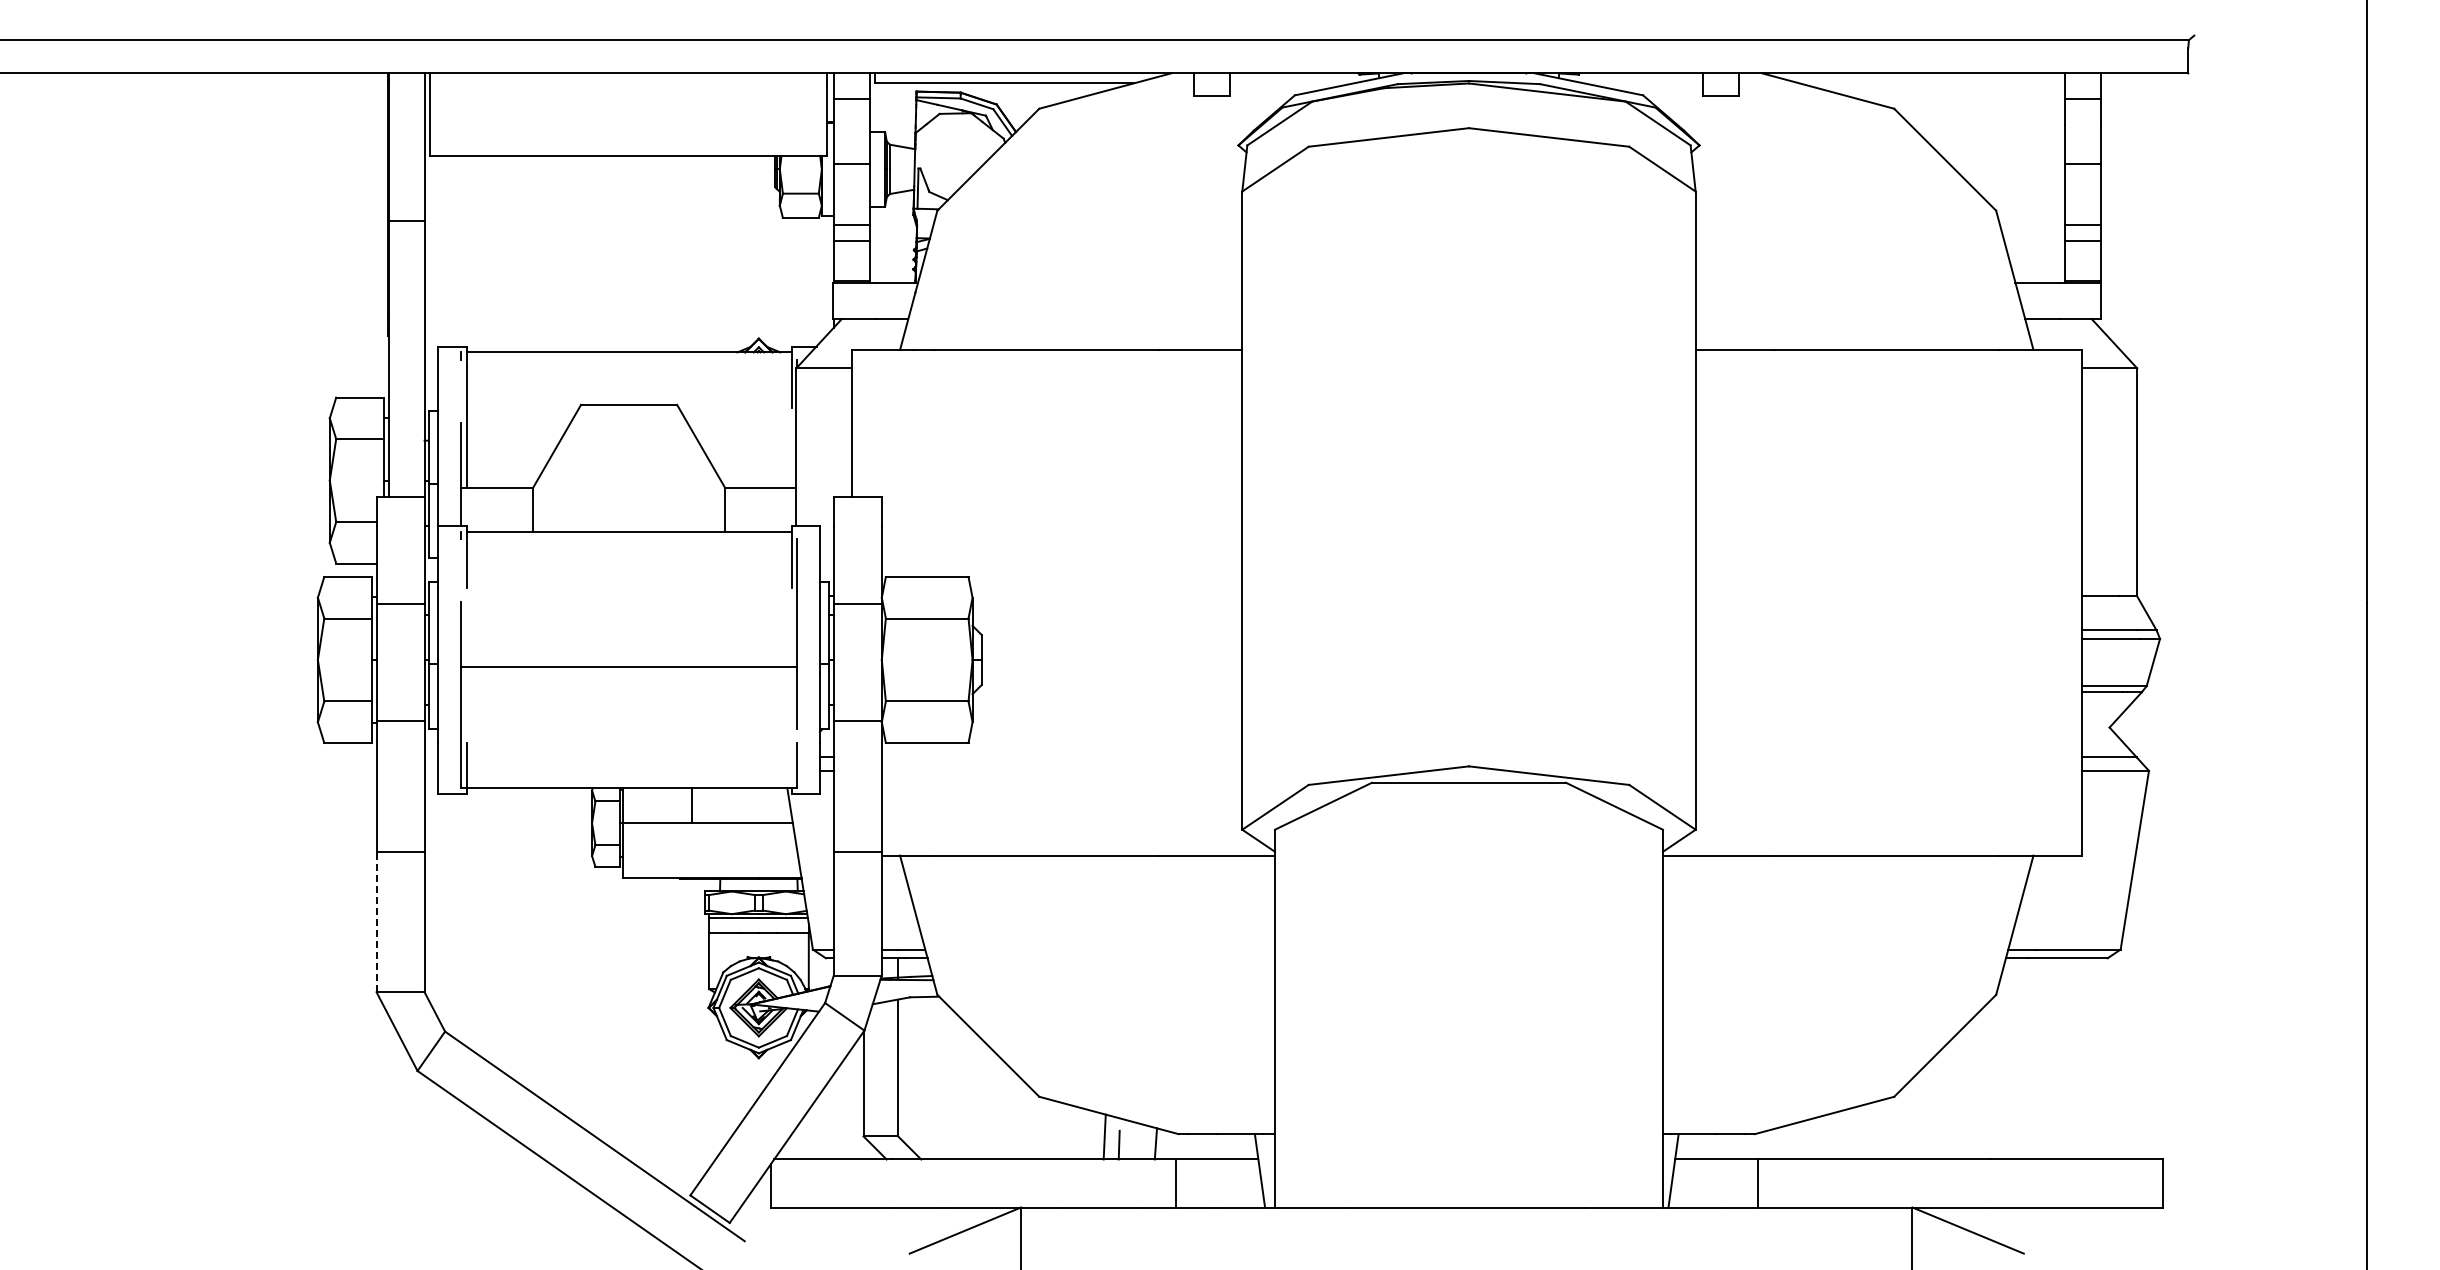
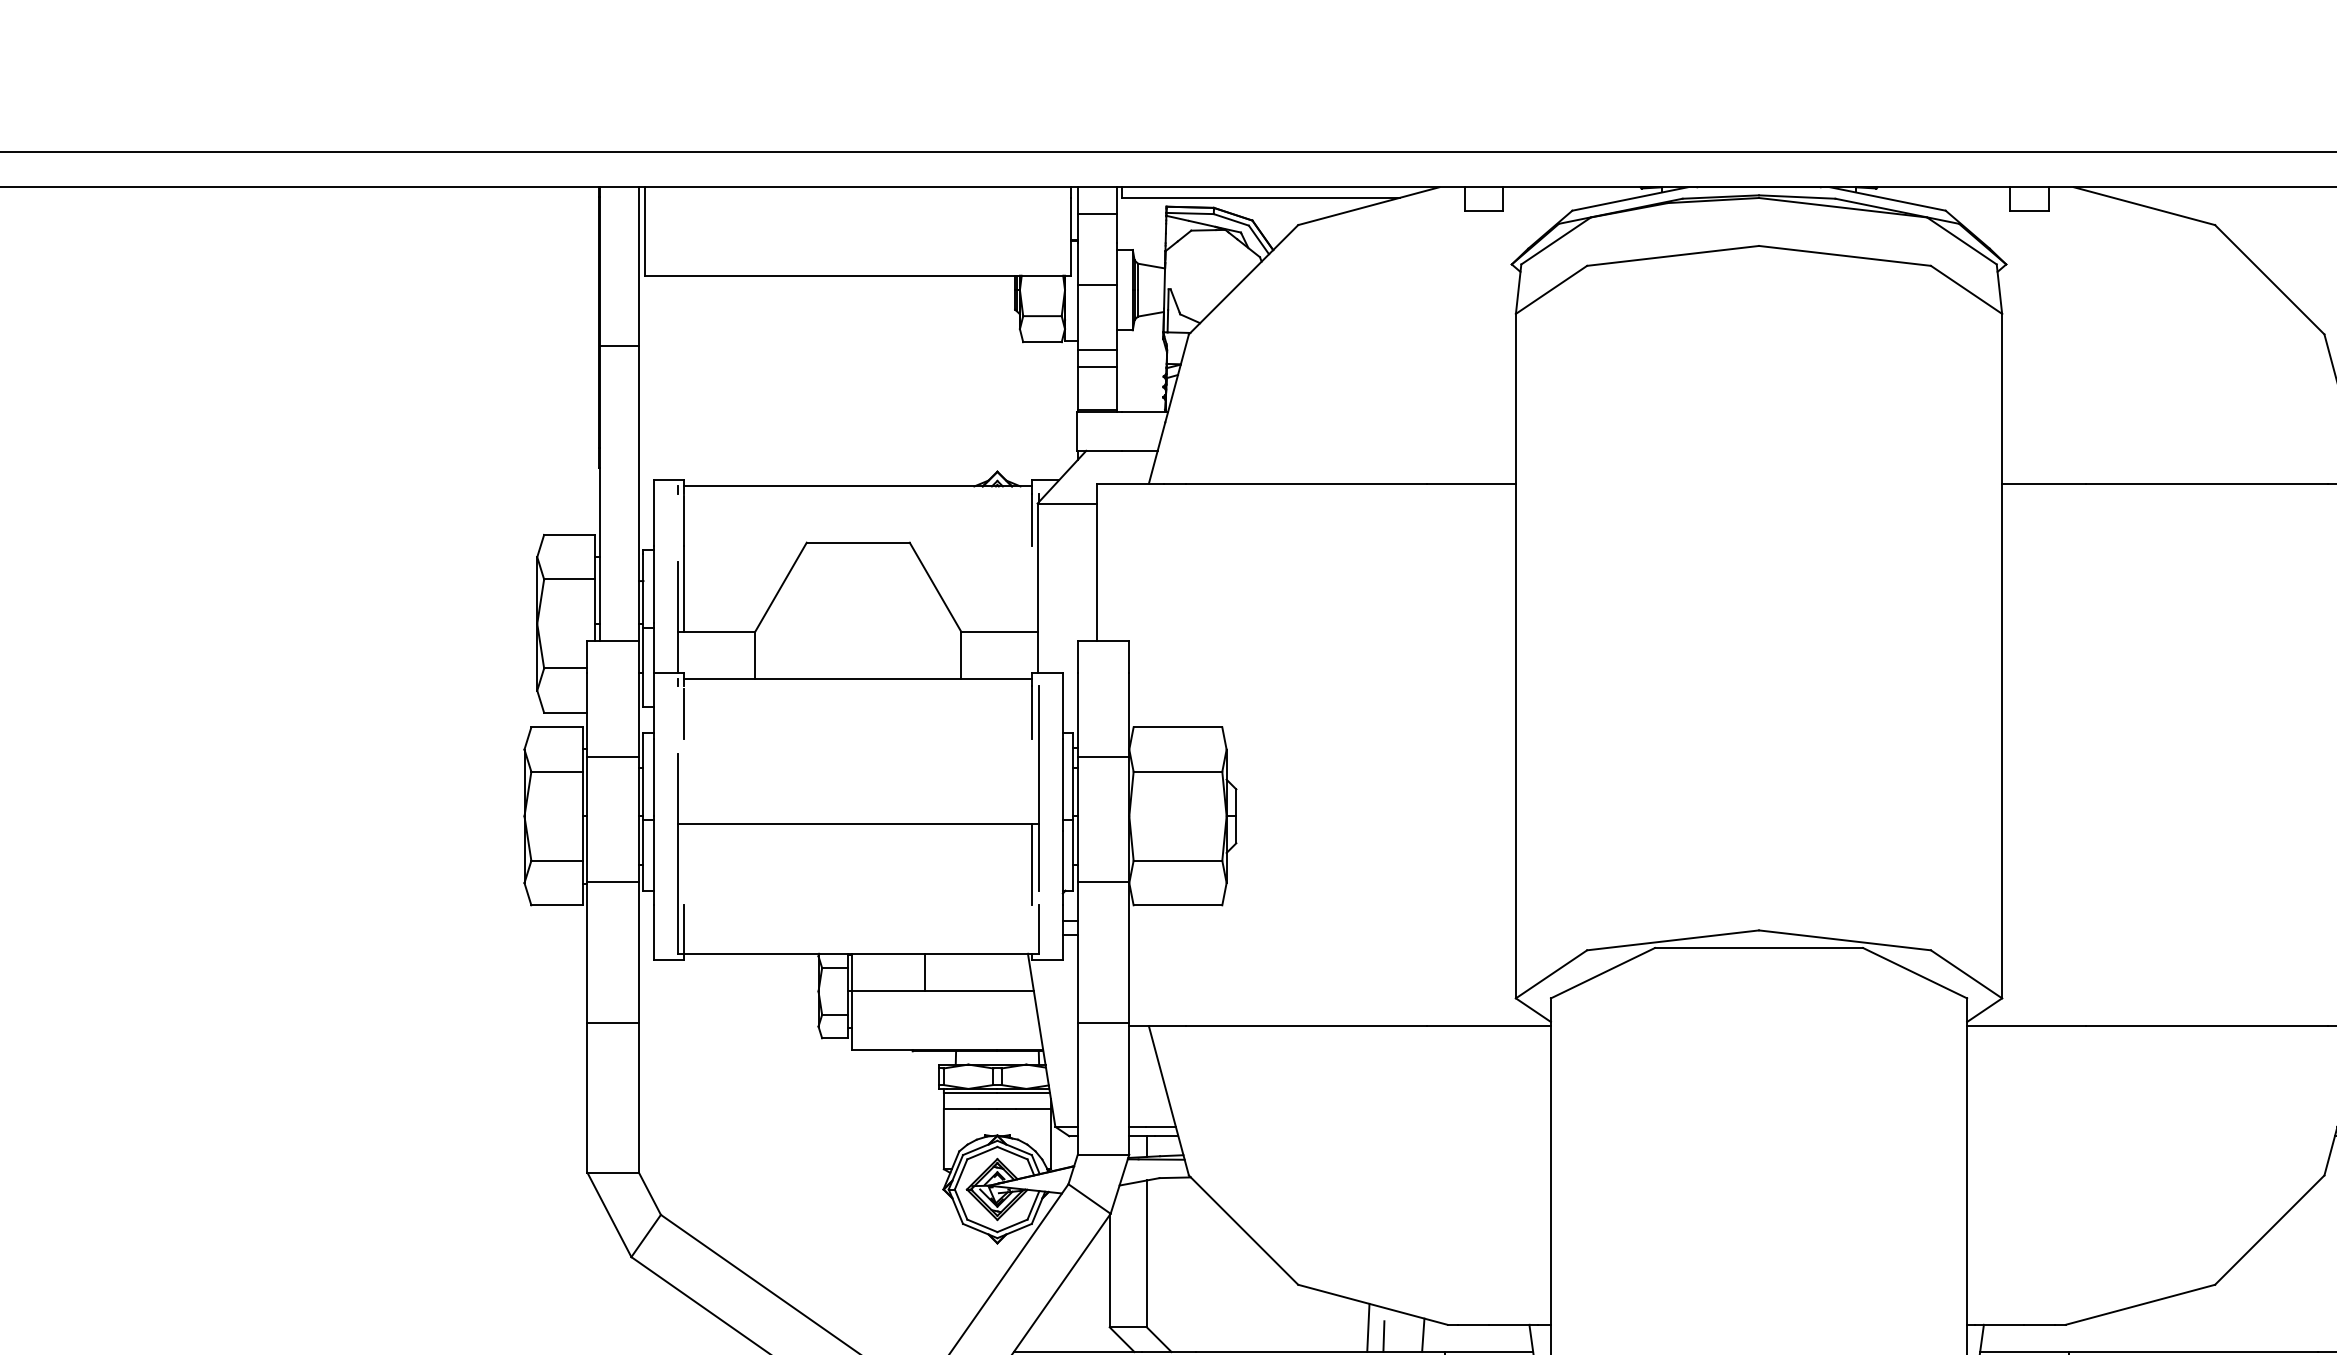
line: (791, 705) -> (1032, 865), added
line: (376, 922) -> (587, 1097), dashed -> solid

